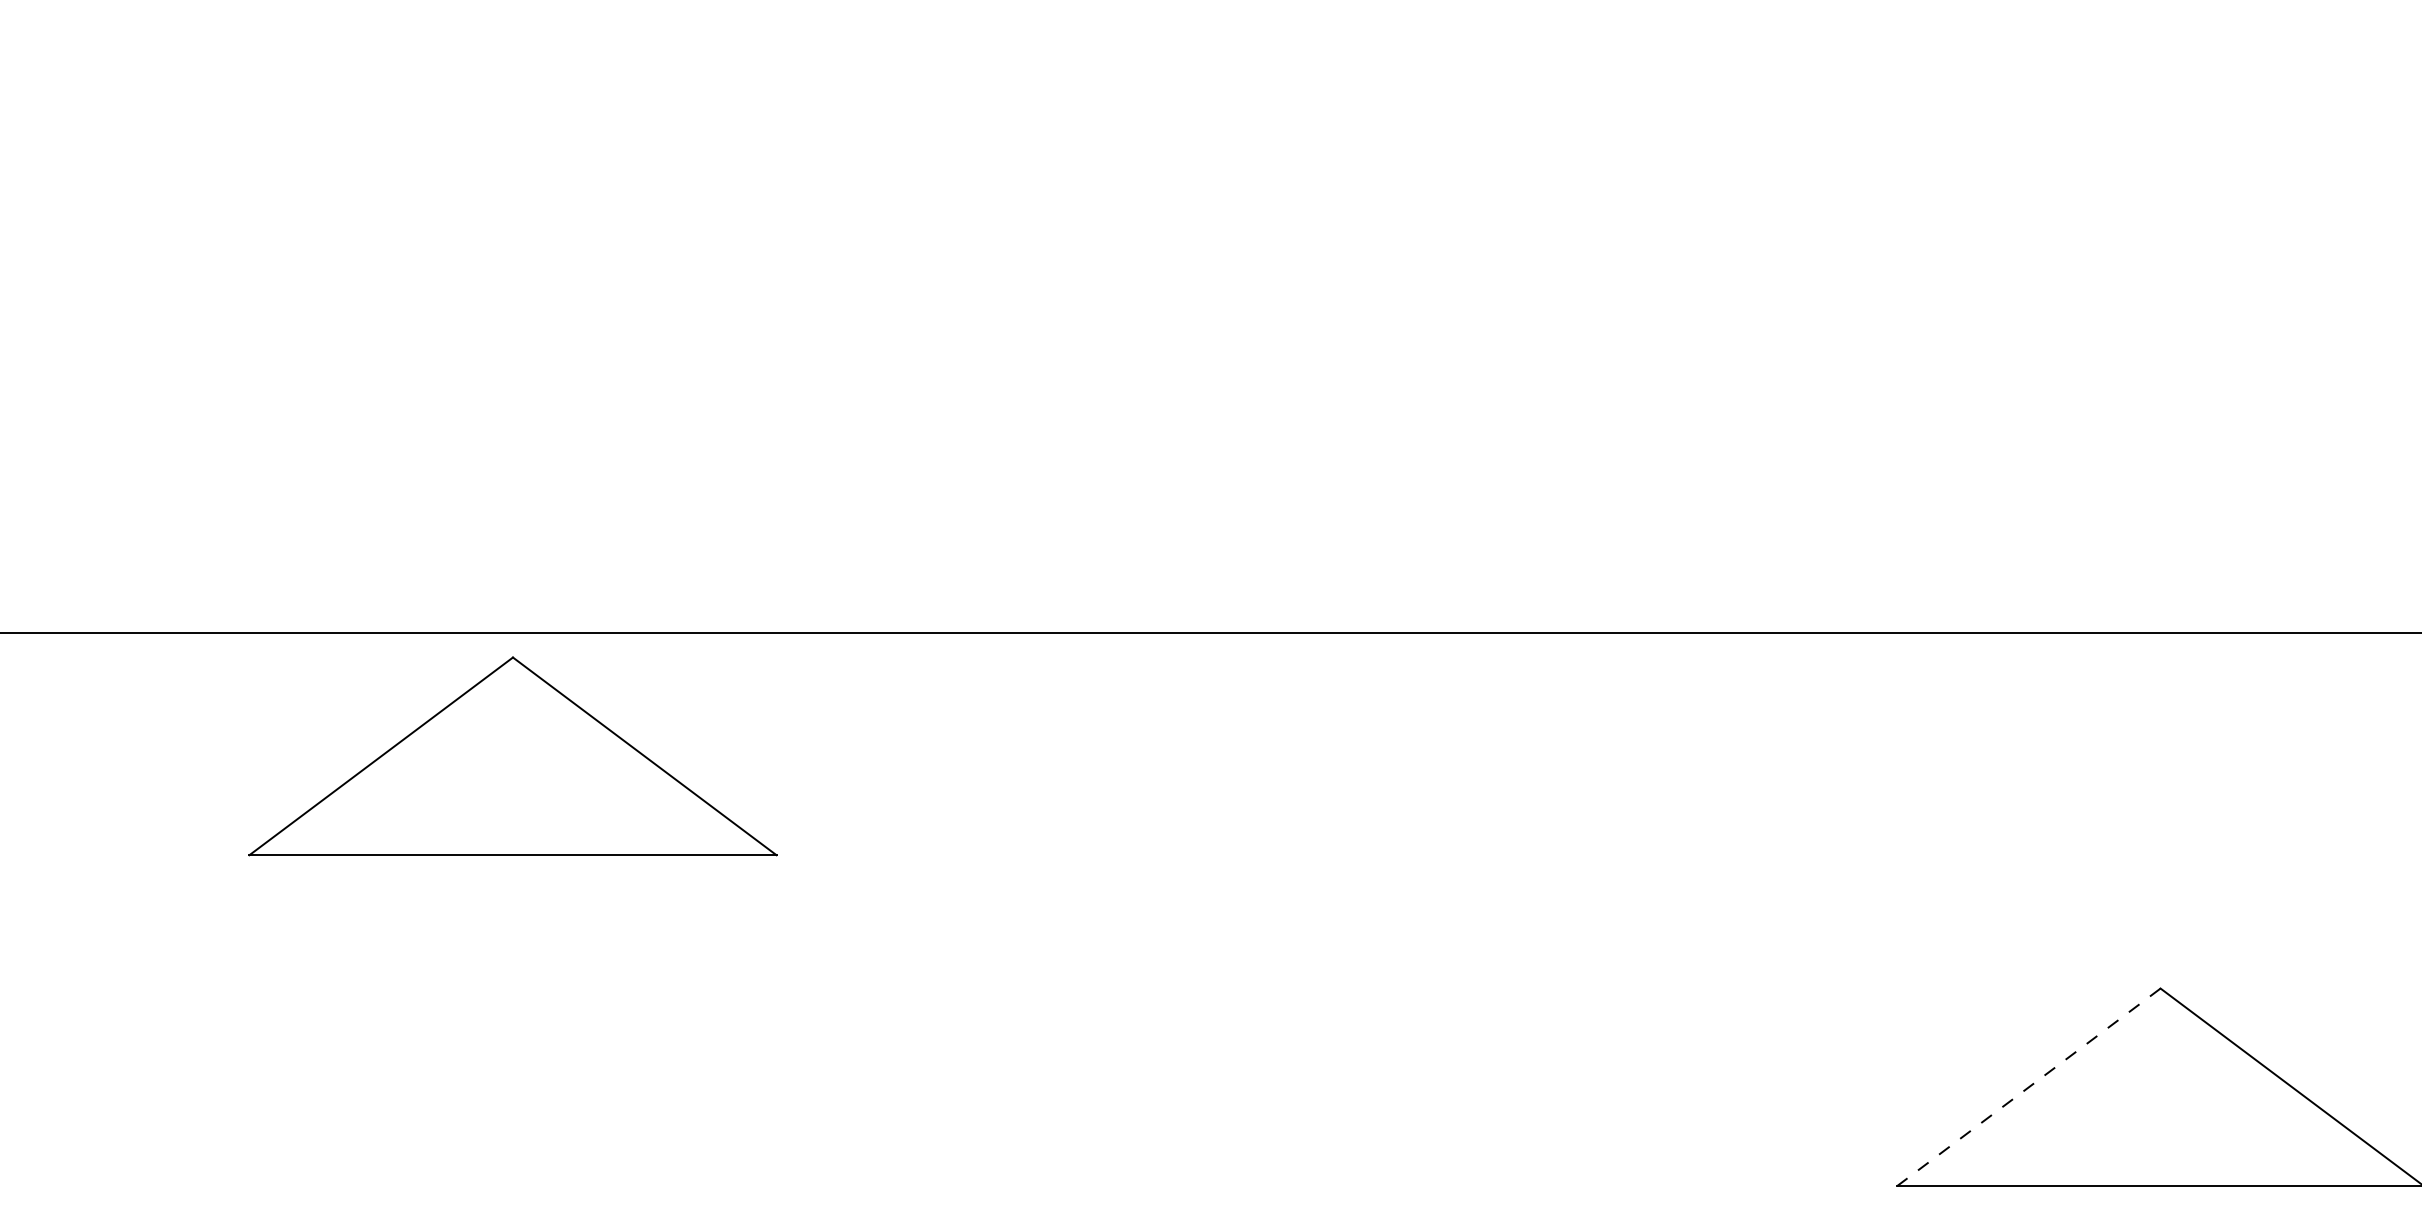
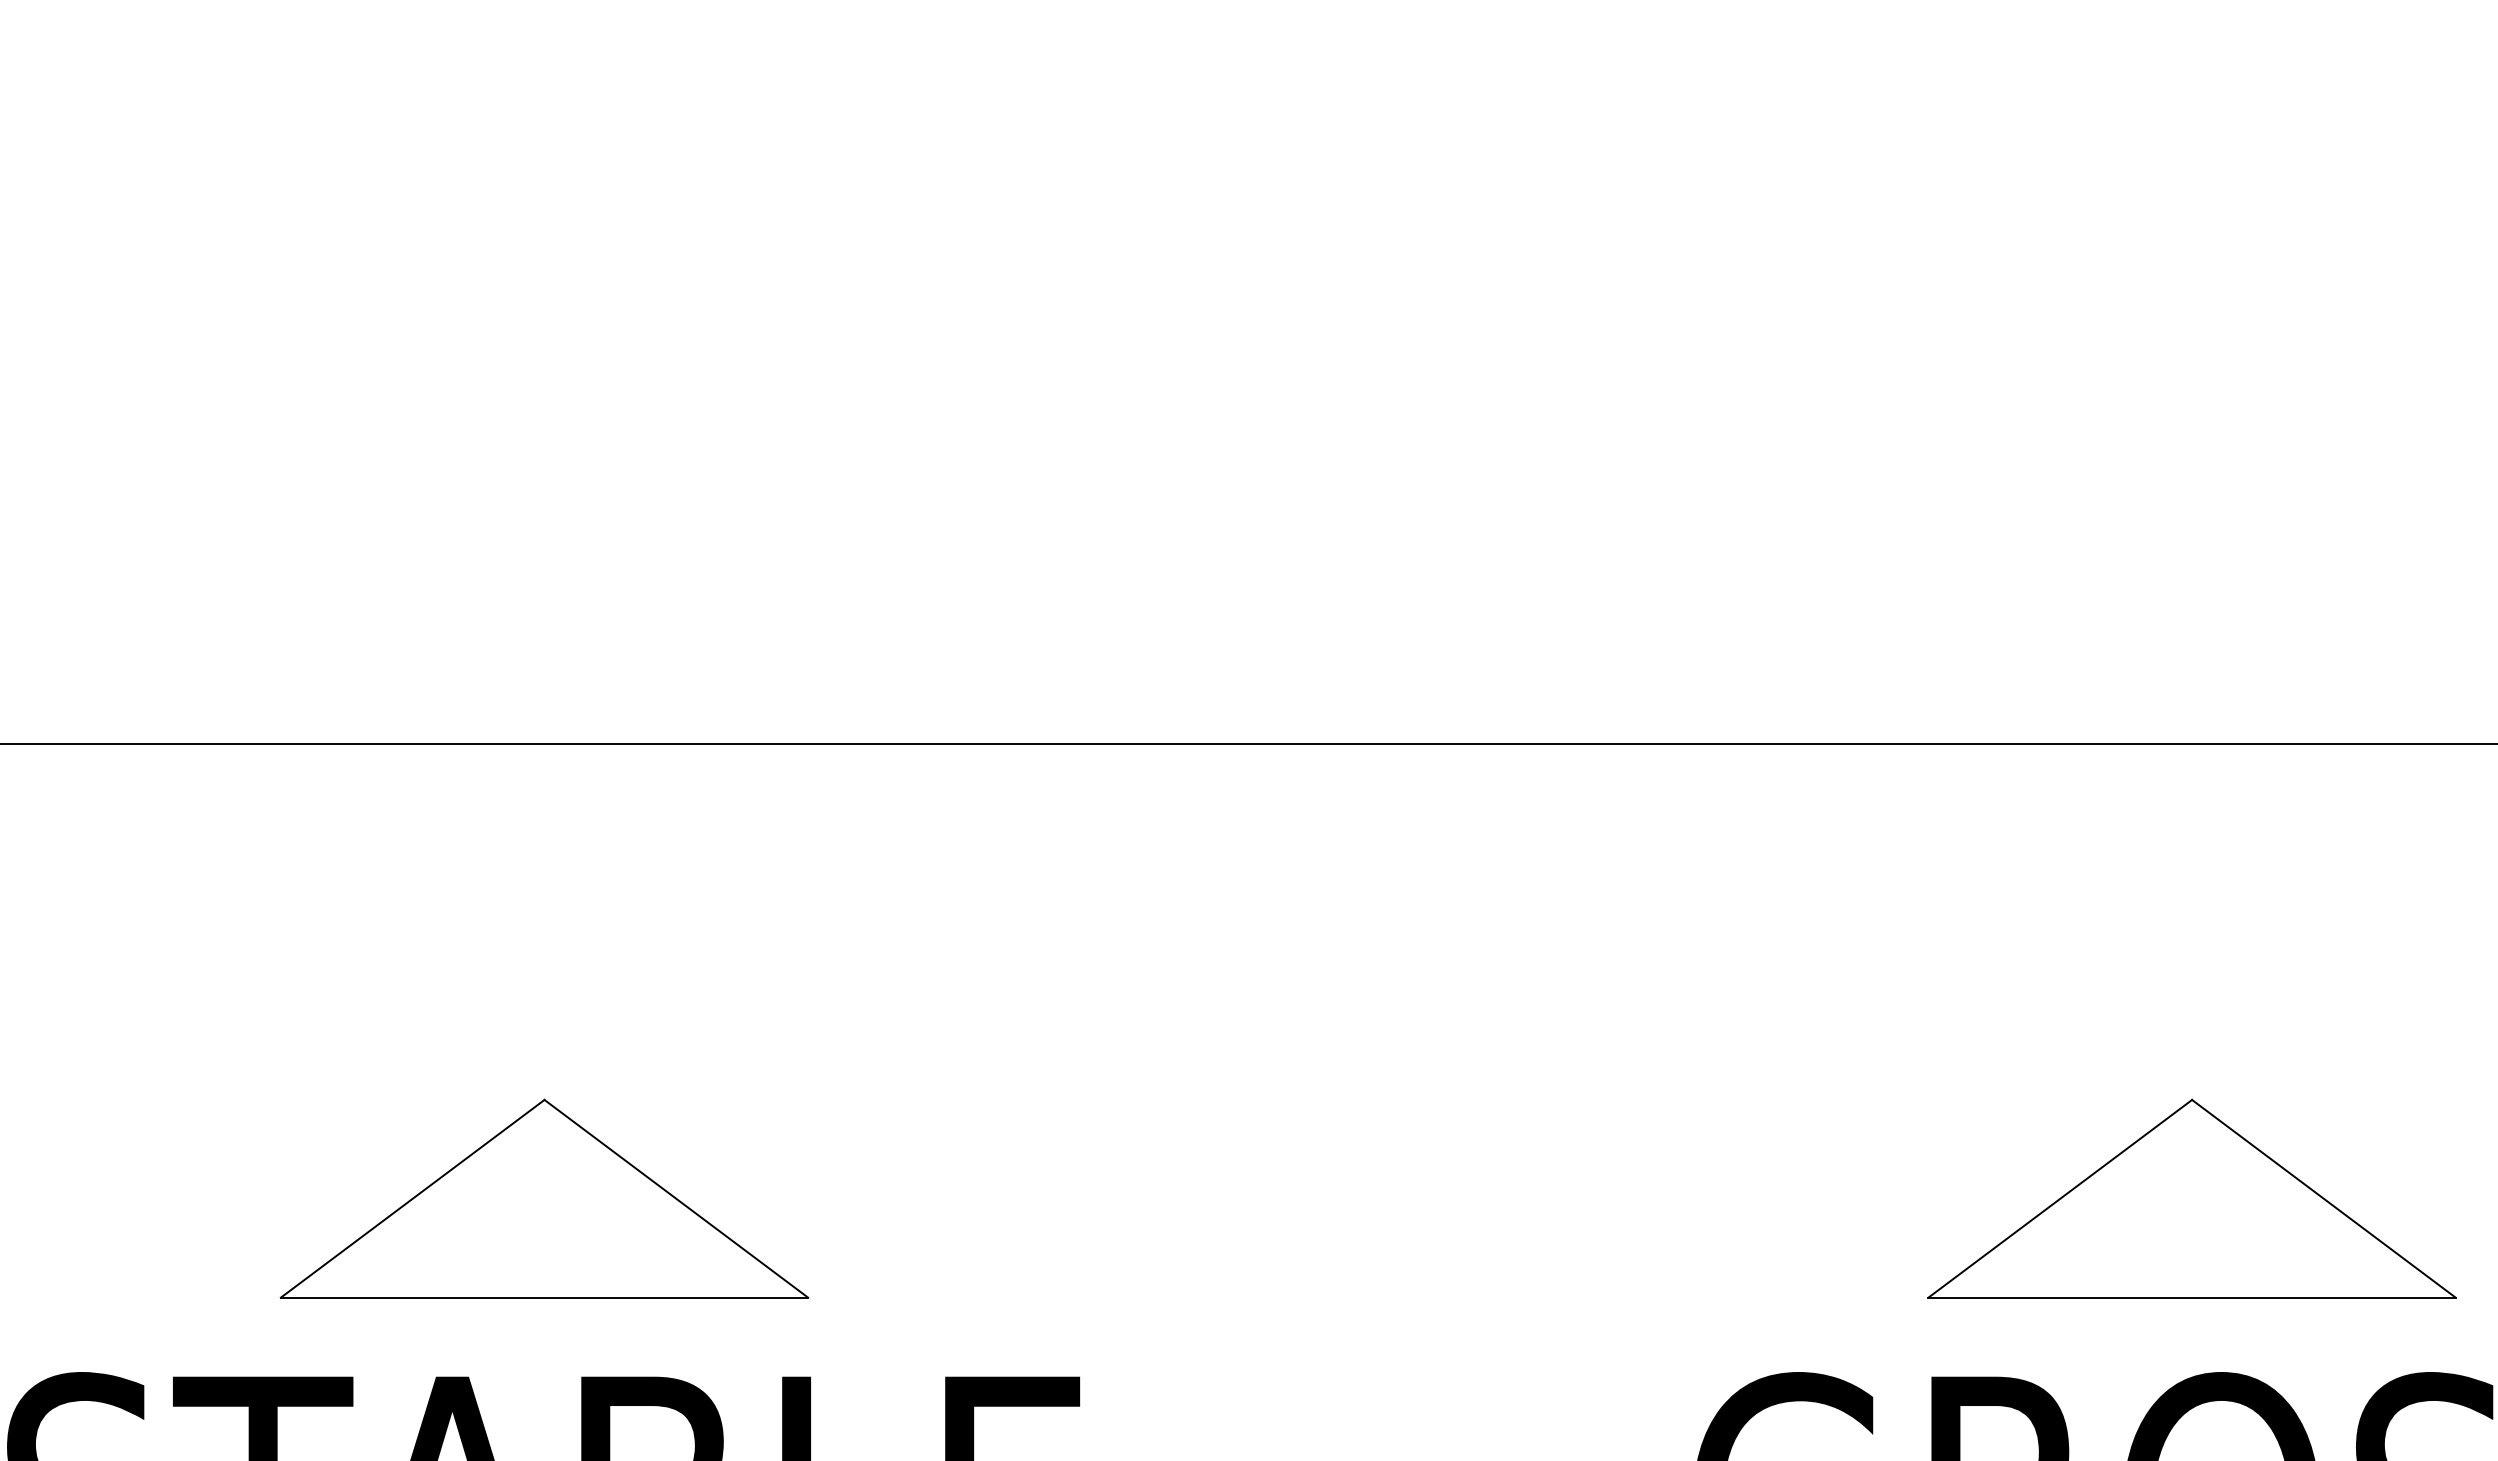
part: (512, 756) -> (544, 1198), moved
line: (2028, 1087) -> (2060, 1198), dashed -> solid

